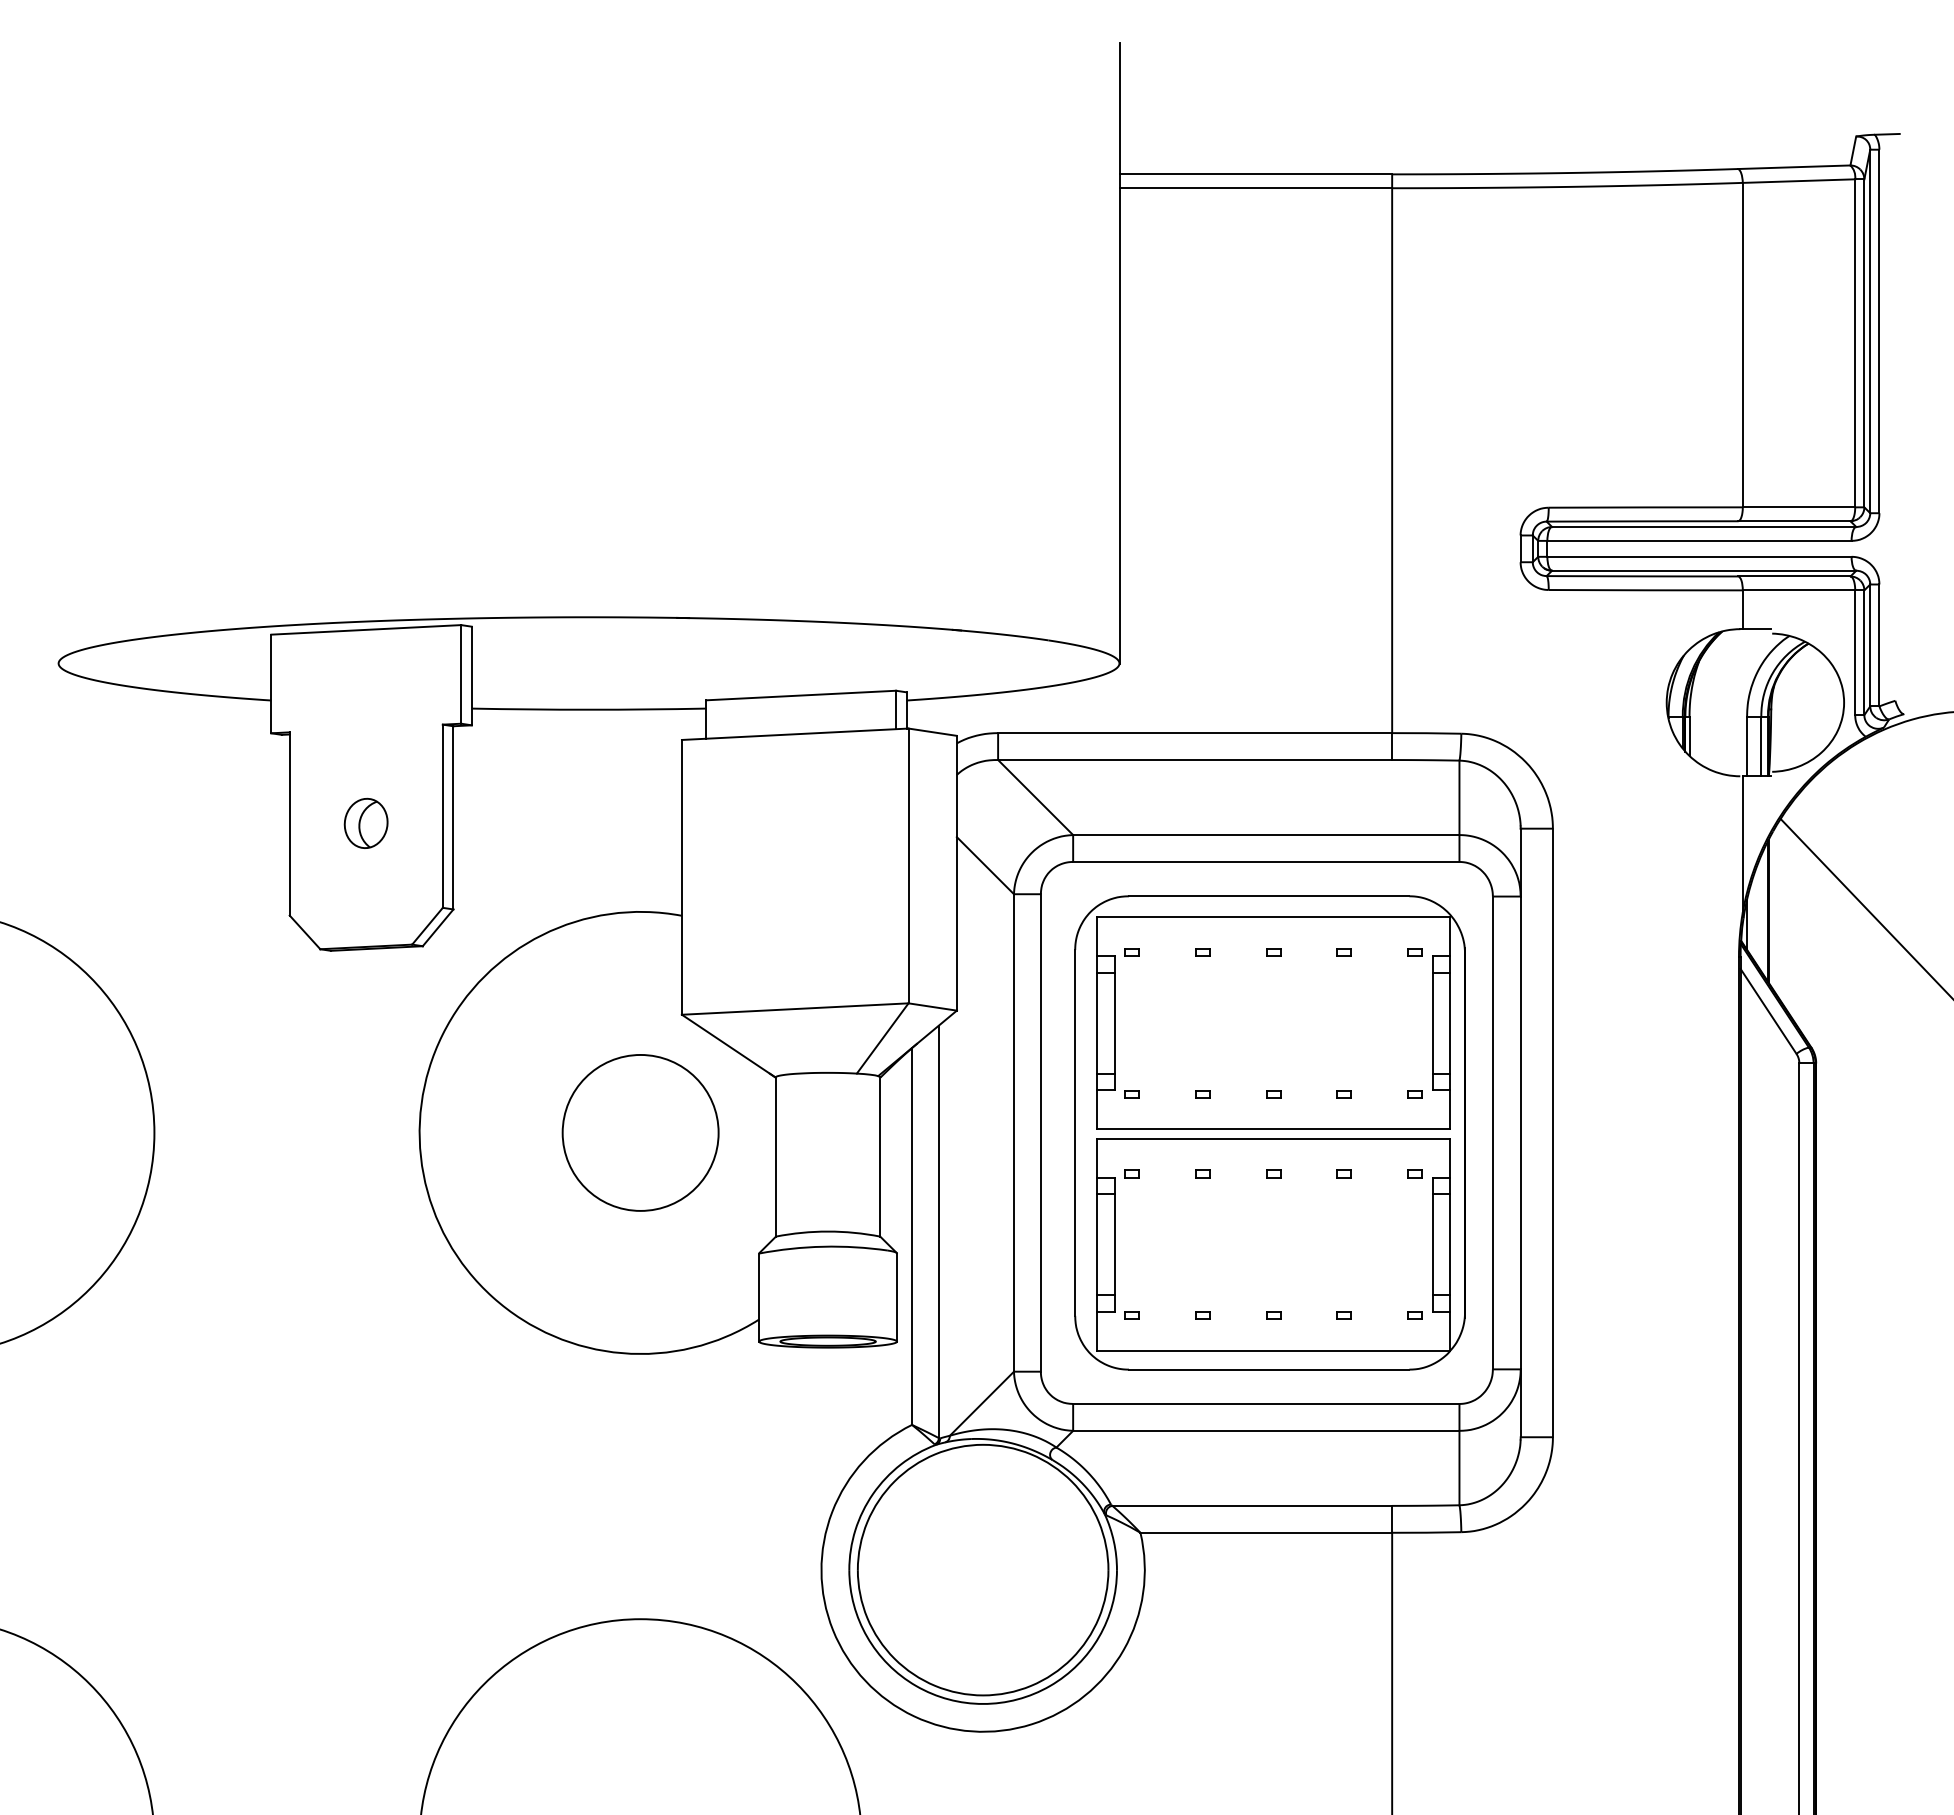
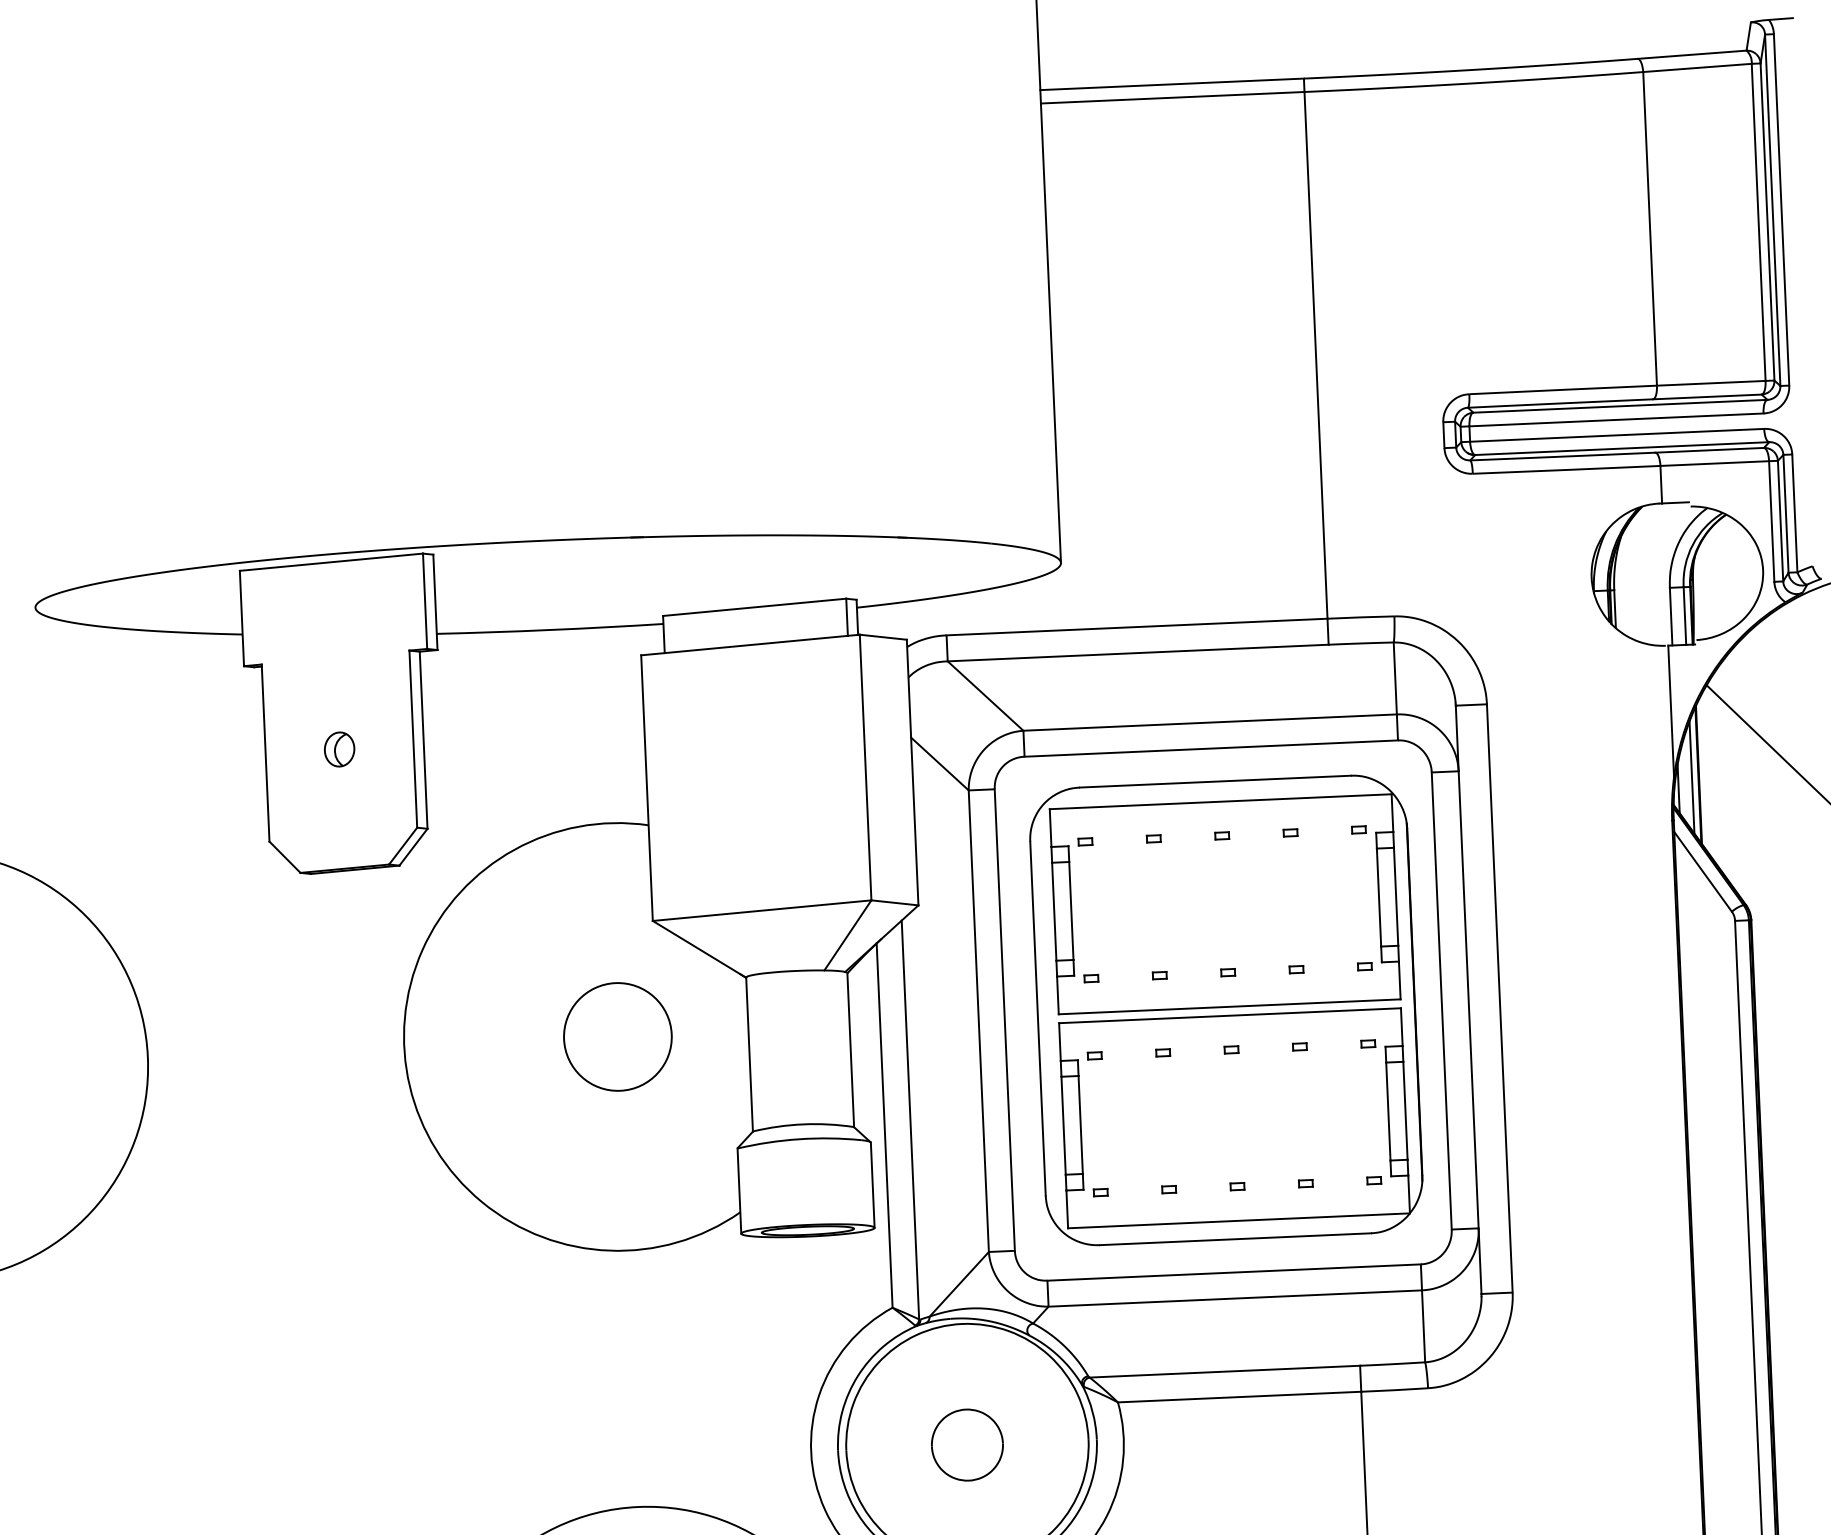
part: (366, 823) -> (339, 749), size x0.71
line: (1761, 913) -> (1692, 777), added
circle: (640, 1132) -> (617, 1036), size x0.71
part: (982, 1569) -> (966, 1444), added

